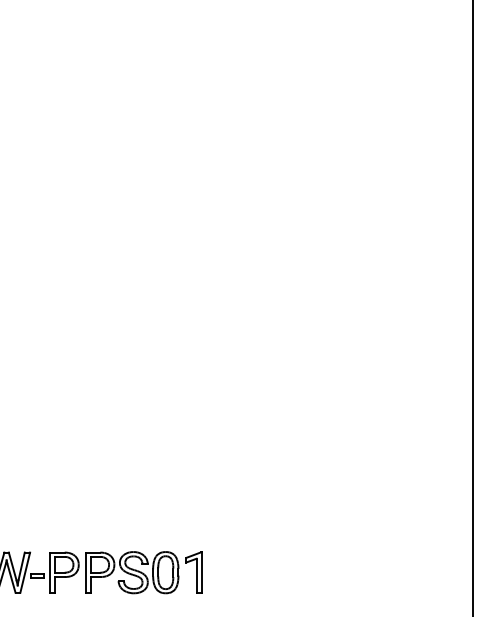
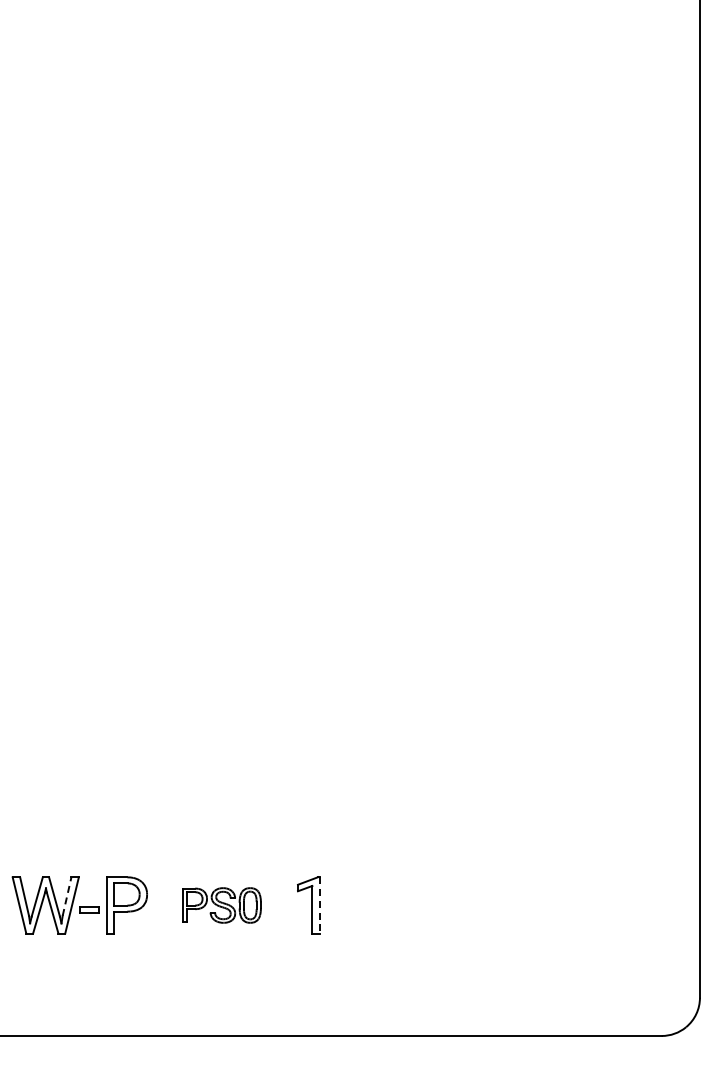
line: (21, 566) -> (67, 896), solid -> dashed
part: (131, 572) -> (221, 905), size x0.6
line: (201, 572) -> (319, 905), solid -> dashed

